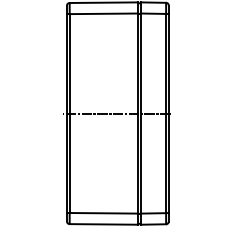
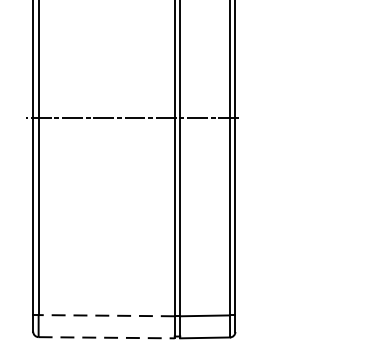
line: (103, 213) -> (105, 316), solid -> dashed
line: (104, 224) -> (107, 337), solid -> dashed

